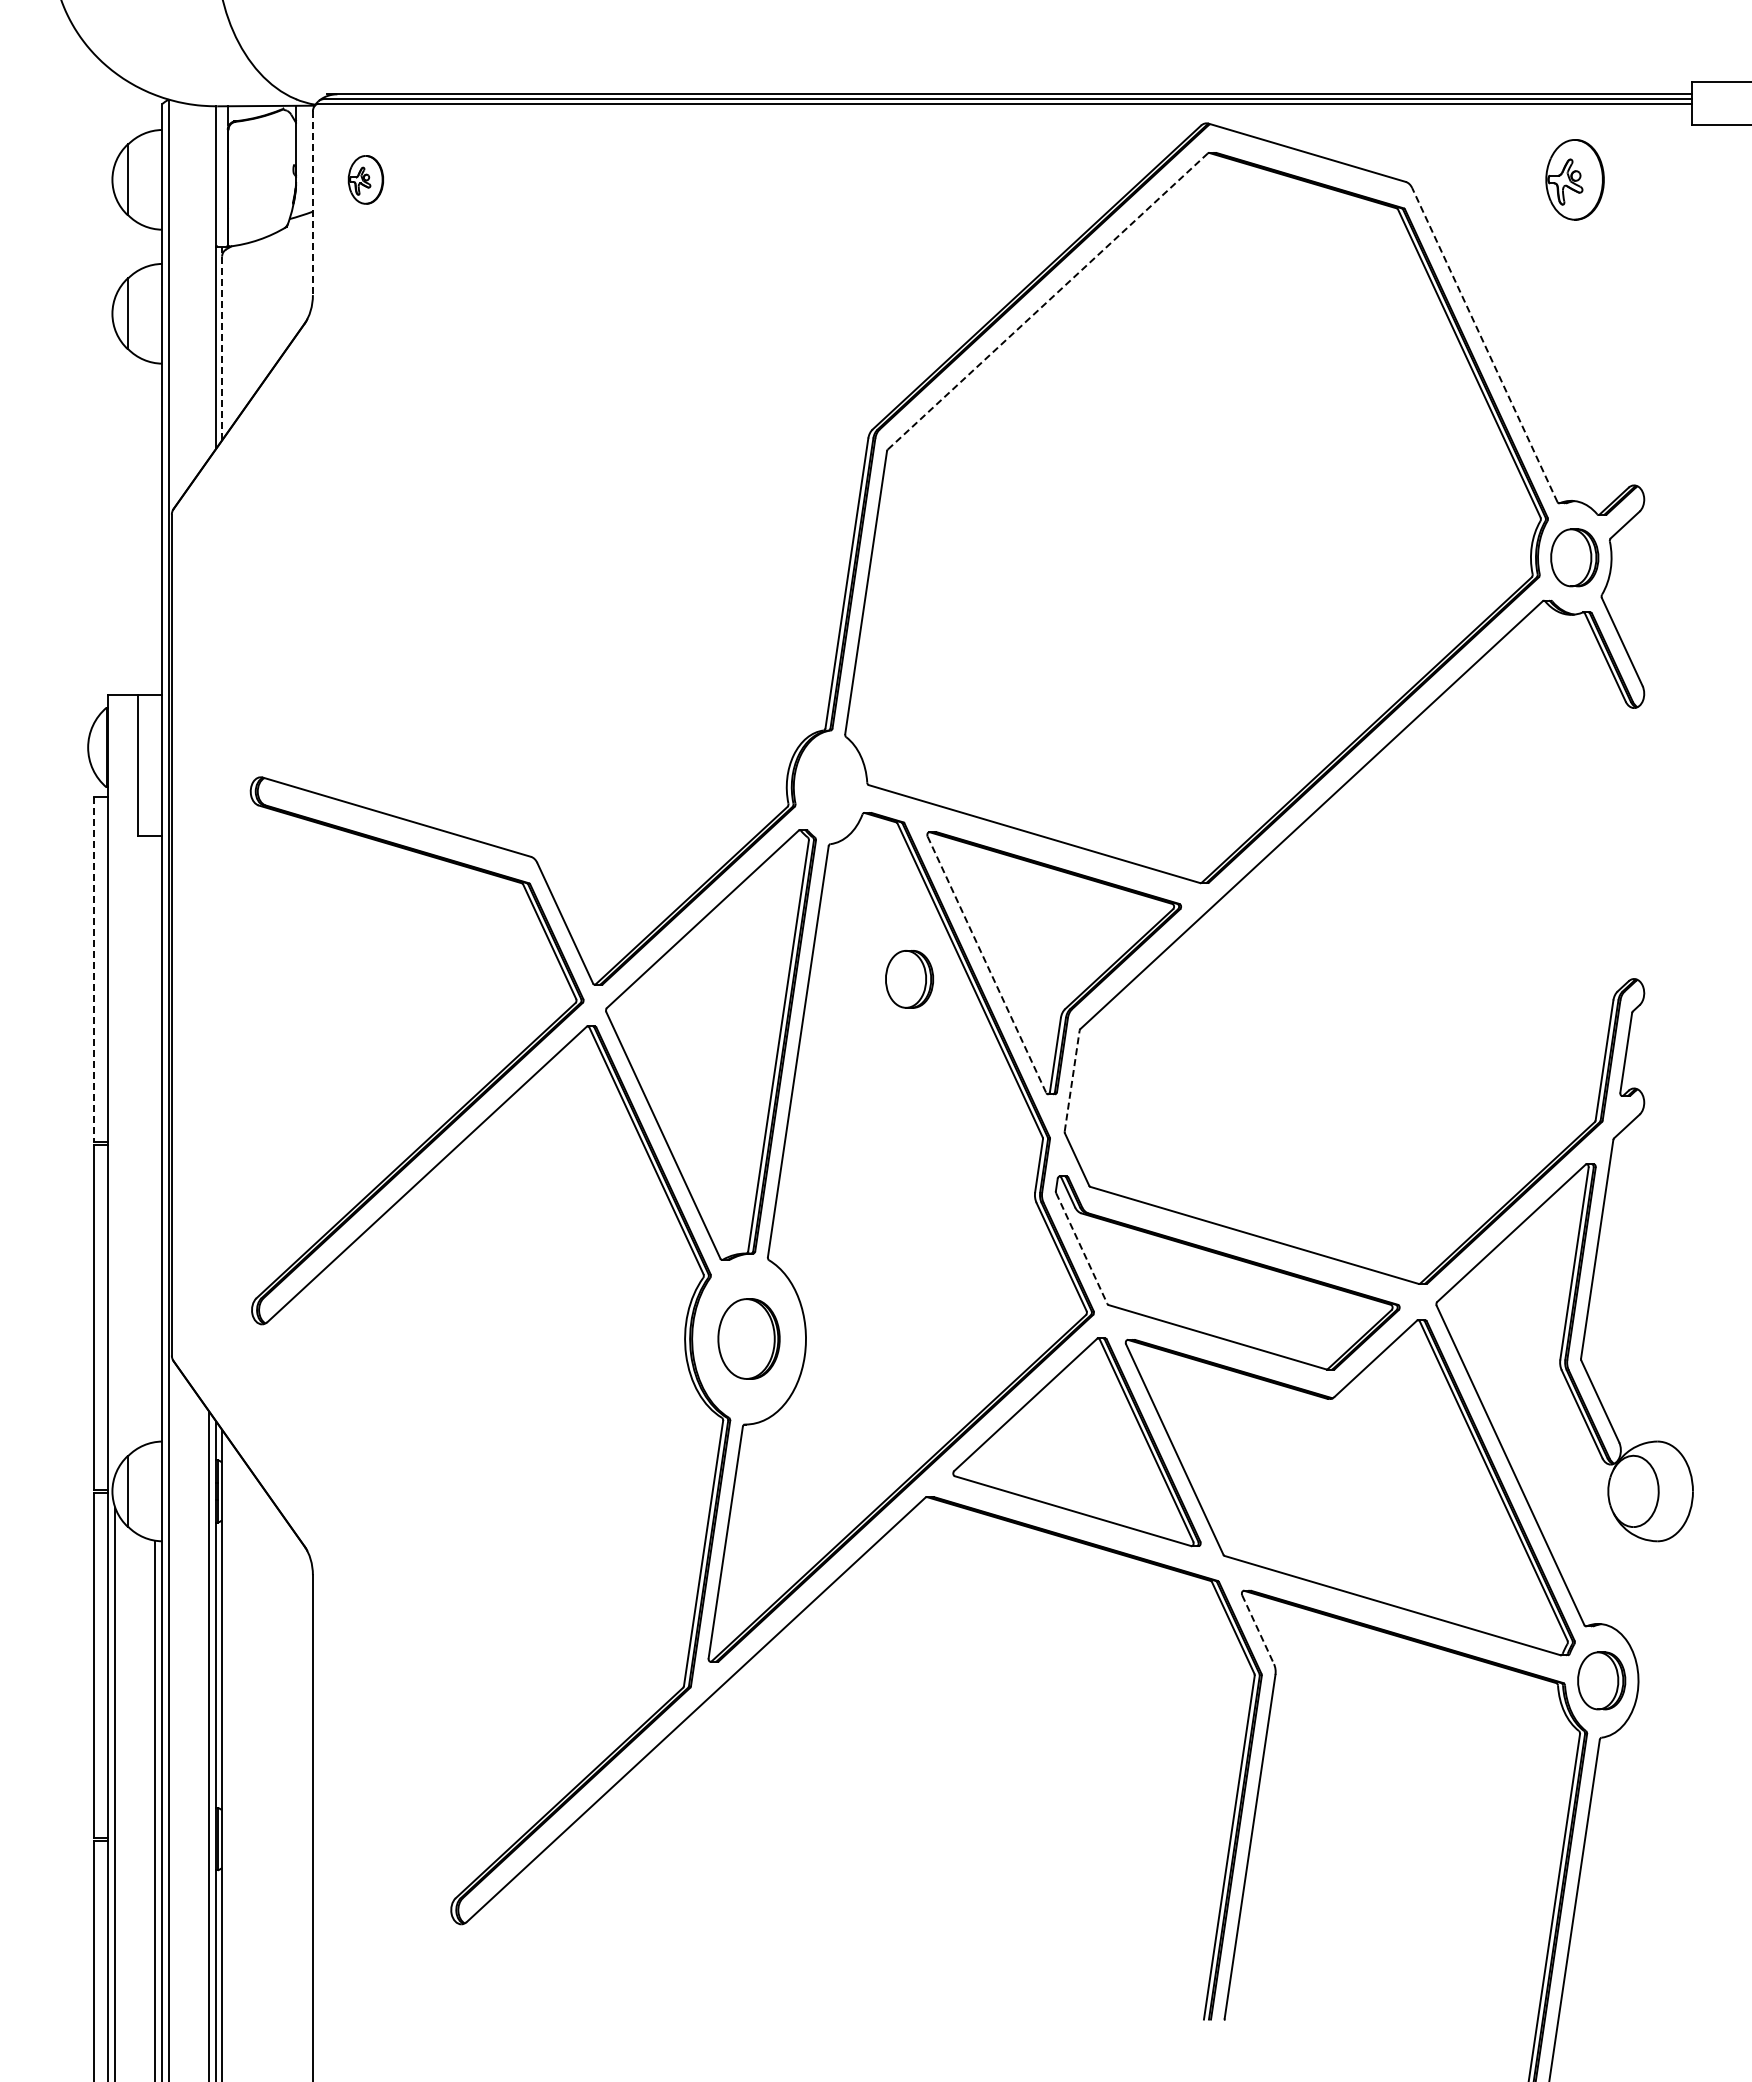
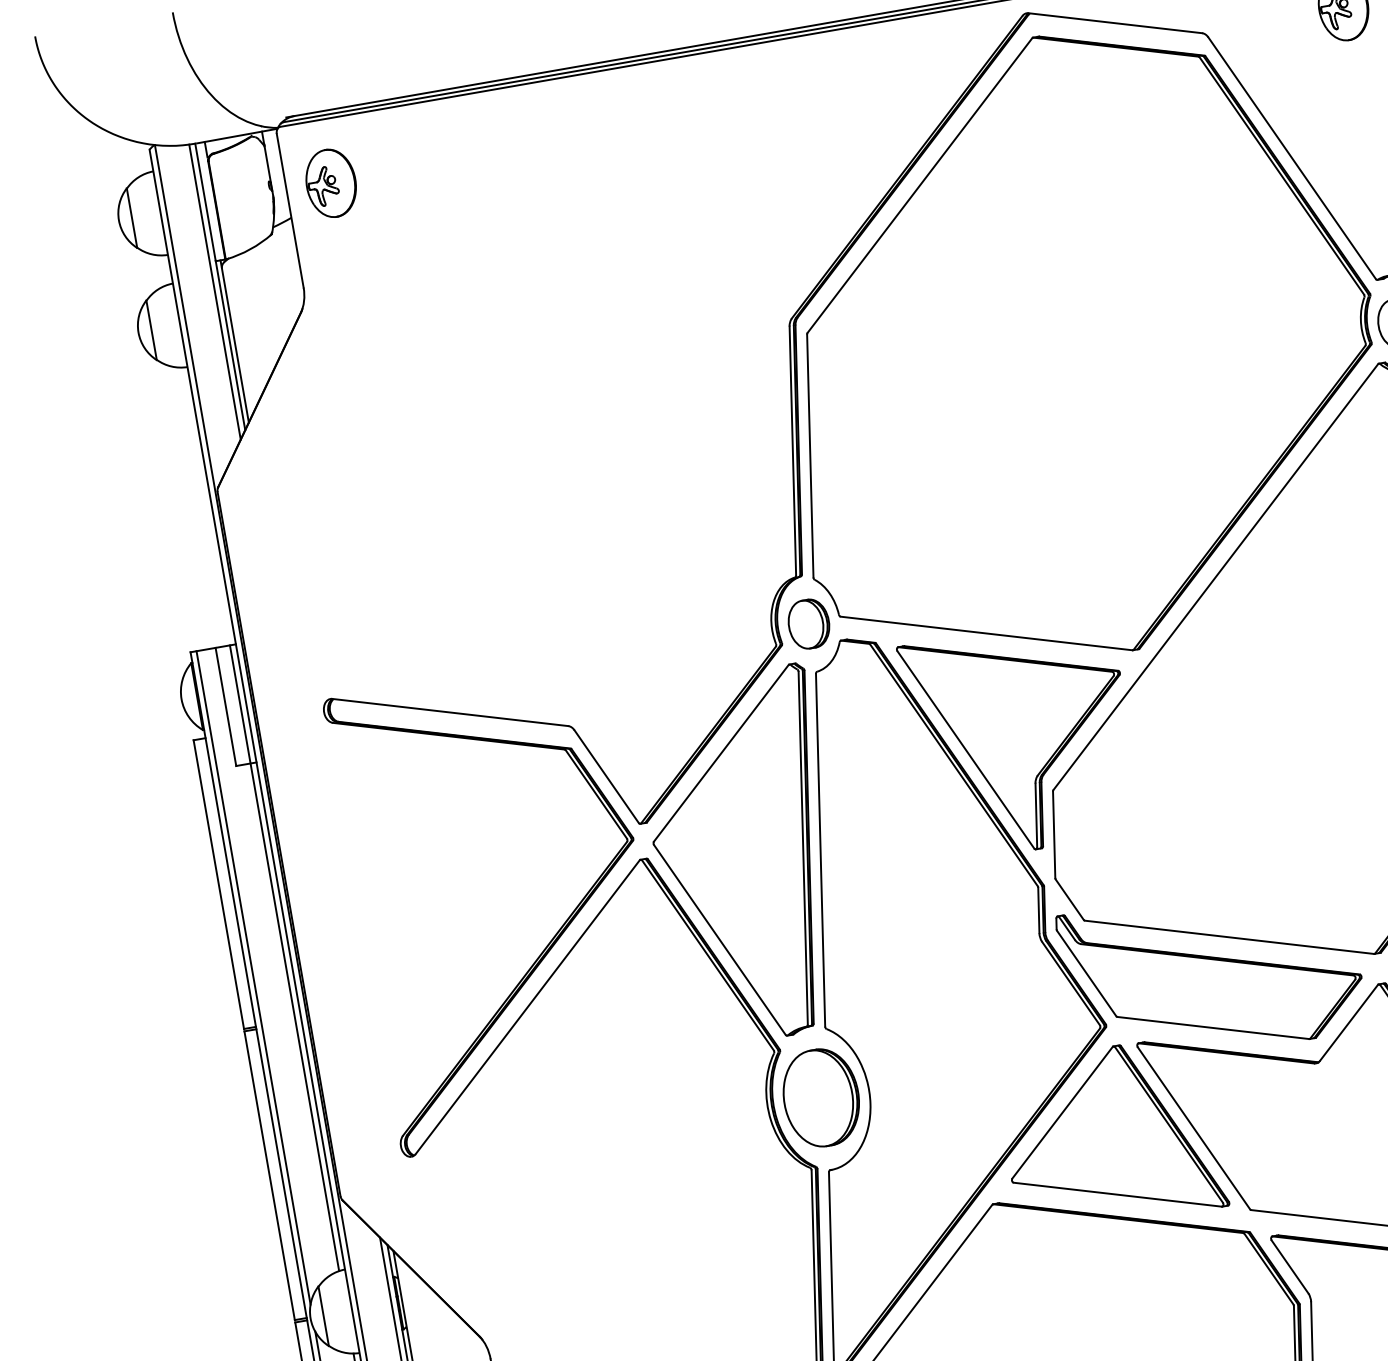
part: (365, 179) -> (330, 183), size x1.67
line: (312, 203) -> (289, 211), dashed -> solid
line: (209, 282) -> (215, 292), added
line: (1047, 301) -> (919, 185), dashed -> solid
line: (222, 343) -> (235, 341), dashed -> solid
line: (1484, 345) -> (1291, 158), dashed -> solid
line: (987, 965) -> (966, 750), dashed -> solid
line: (93, 970) -> (218, 885), dashed -> solid
part: (909, 979) -> (808, 624), moved
line: (155, 1068) -> (284, 958), added
line: (1072, 1081) -> (1054, 835), dashed -> solid
line: (115, 1084) -> (253, 977), added
line: (1081, 1248) -> (1086, 973), dashed -> solid
part: (748, 1338) -> (820, 1097), size x1.43
line: (1258, 1629) -> (1290, 1266), dashed -> solid

